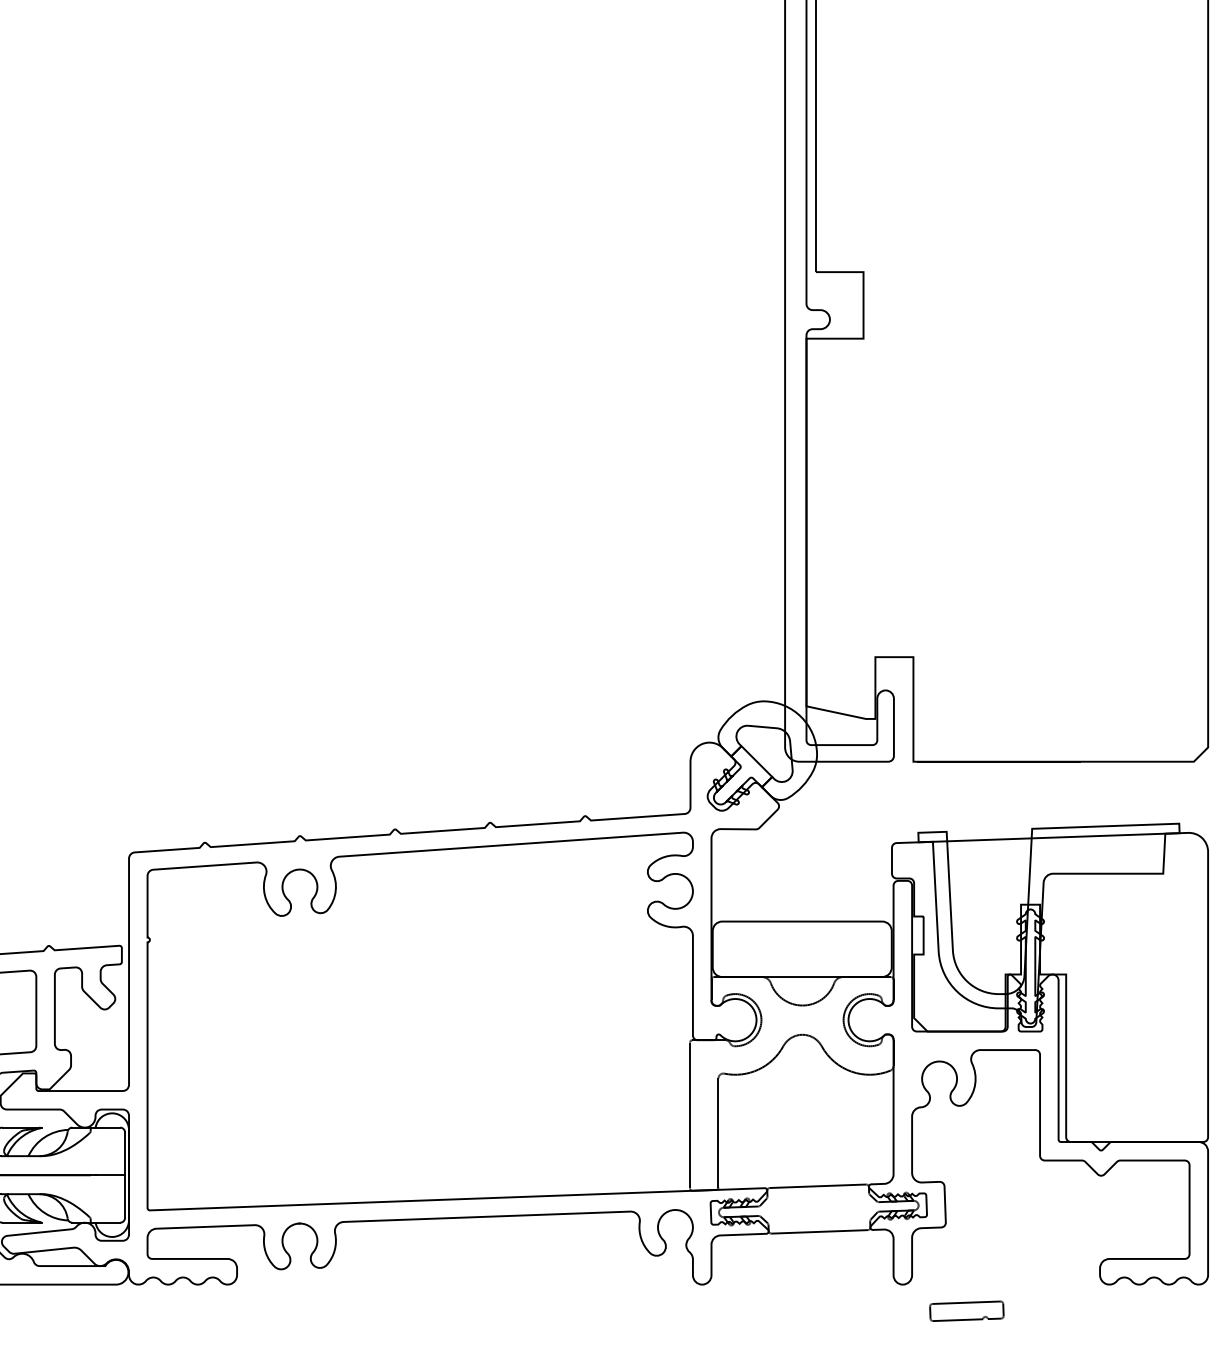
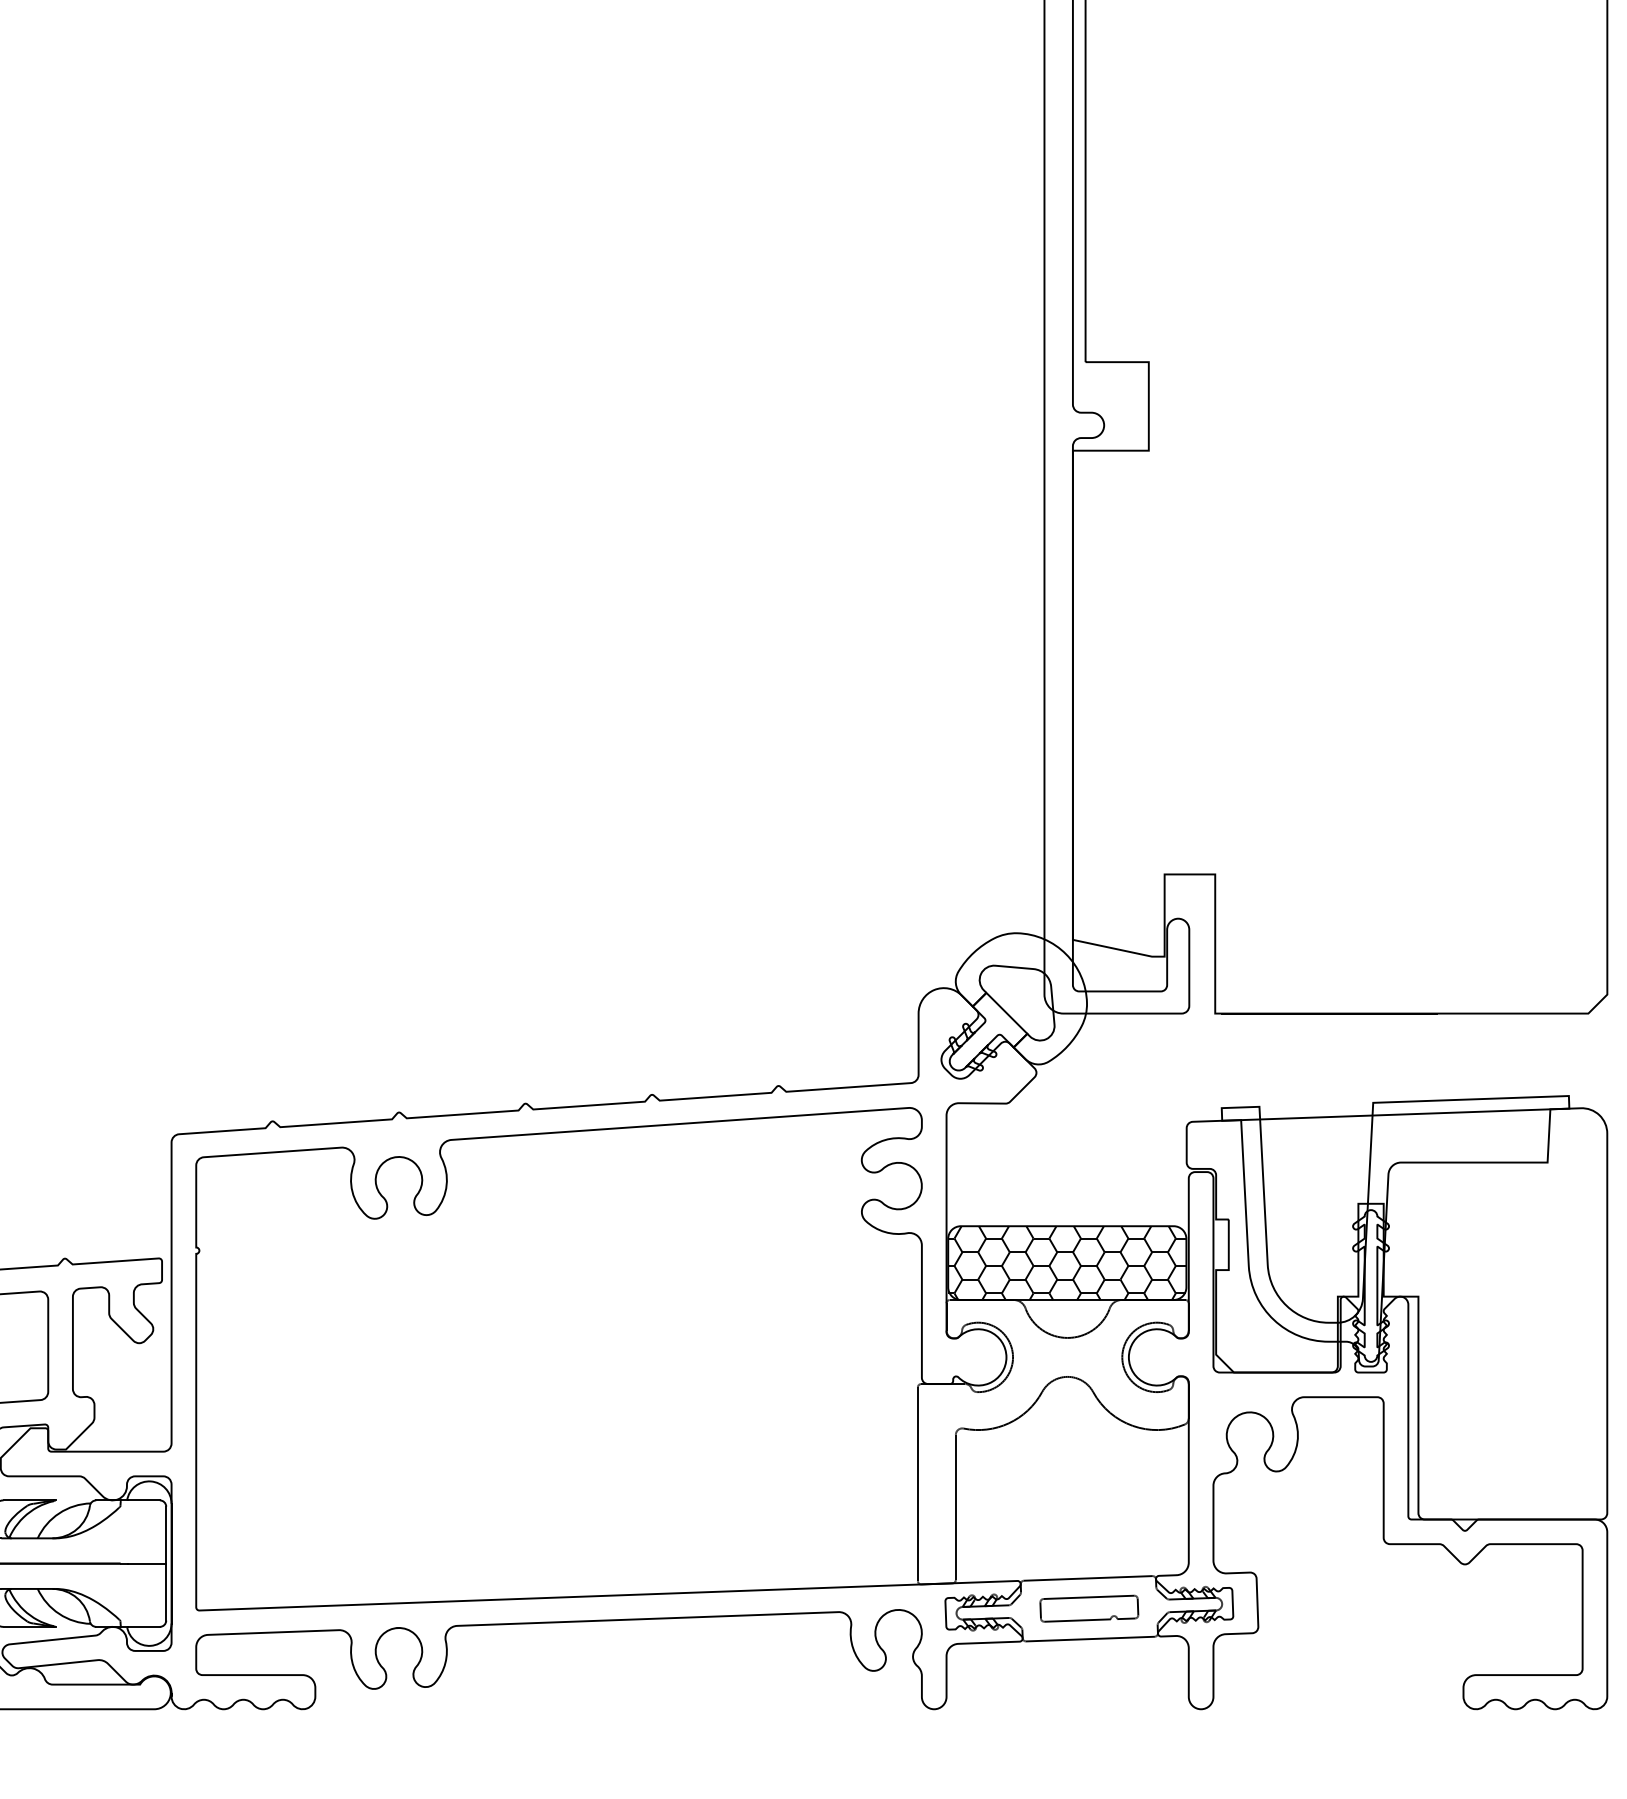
hatch: (802, 949) -> (1067, 1263), added
part: (967, 1311) -> (1089, 1608), moved

